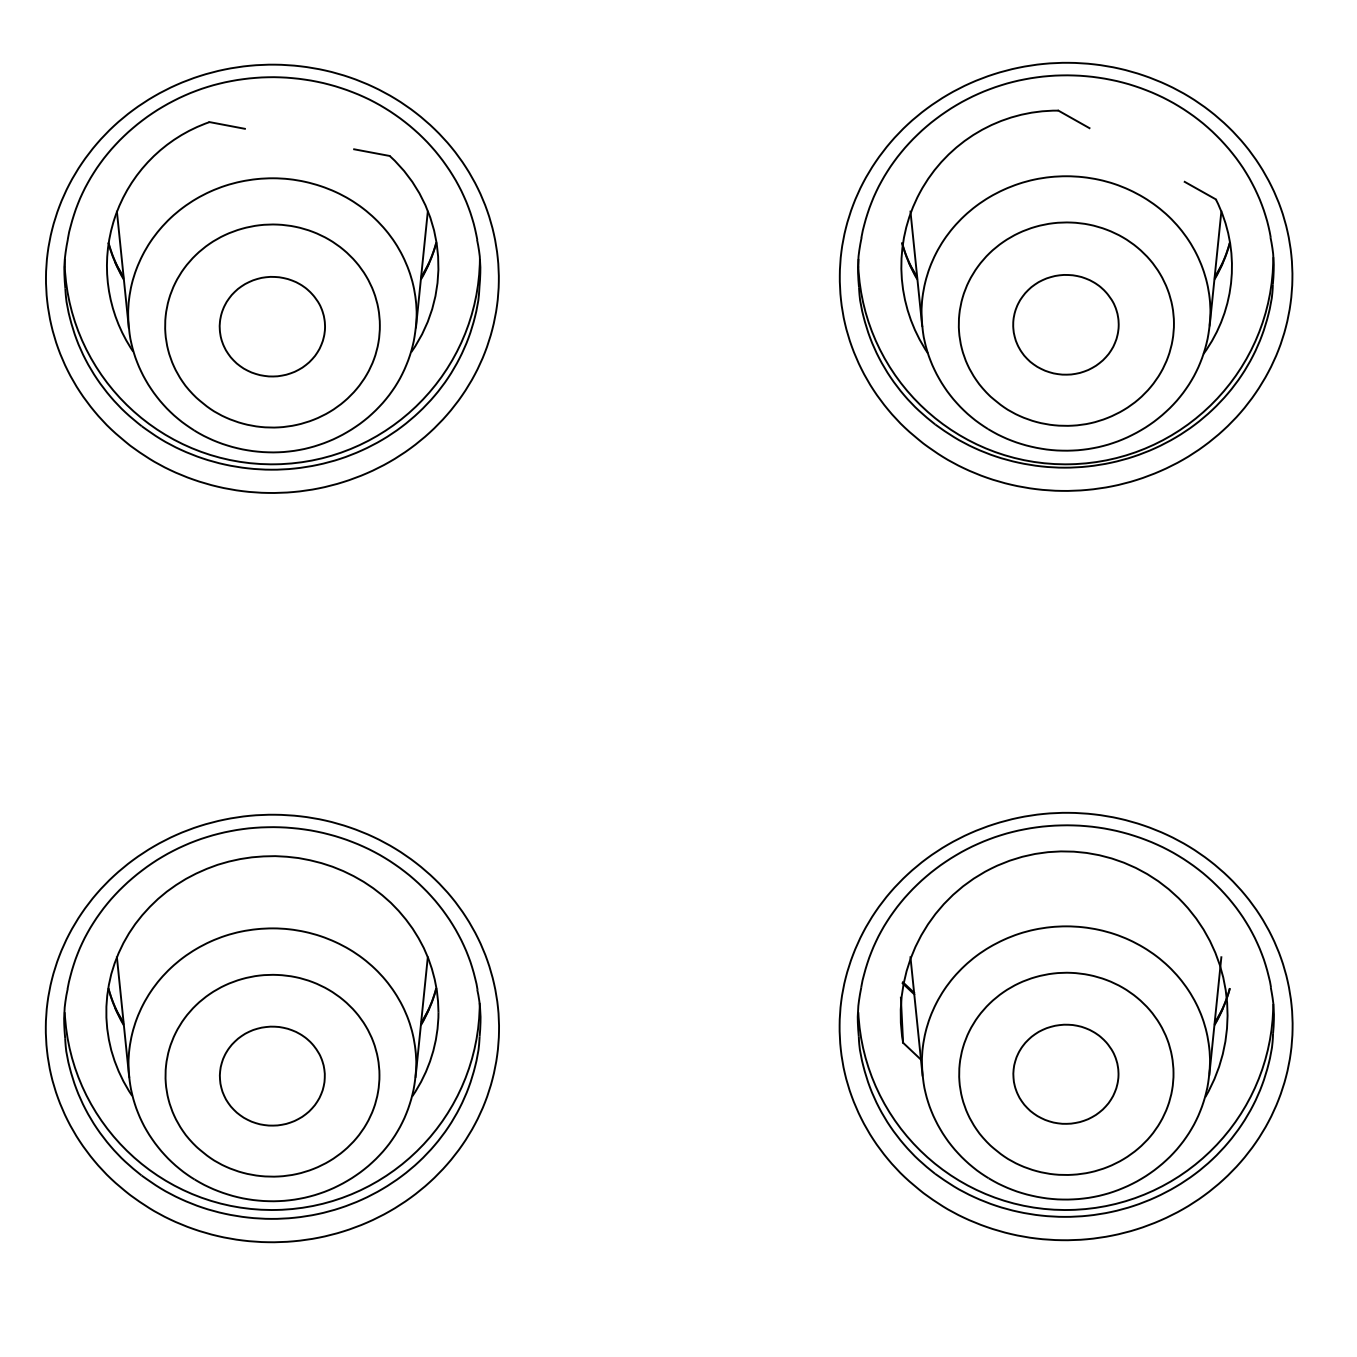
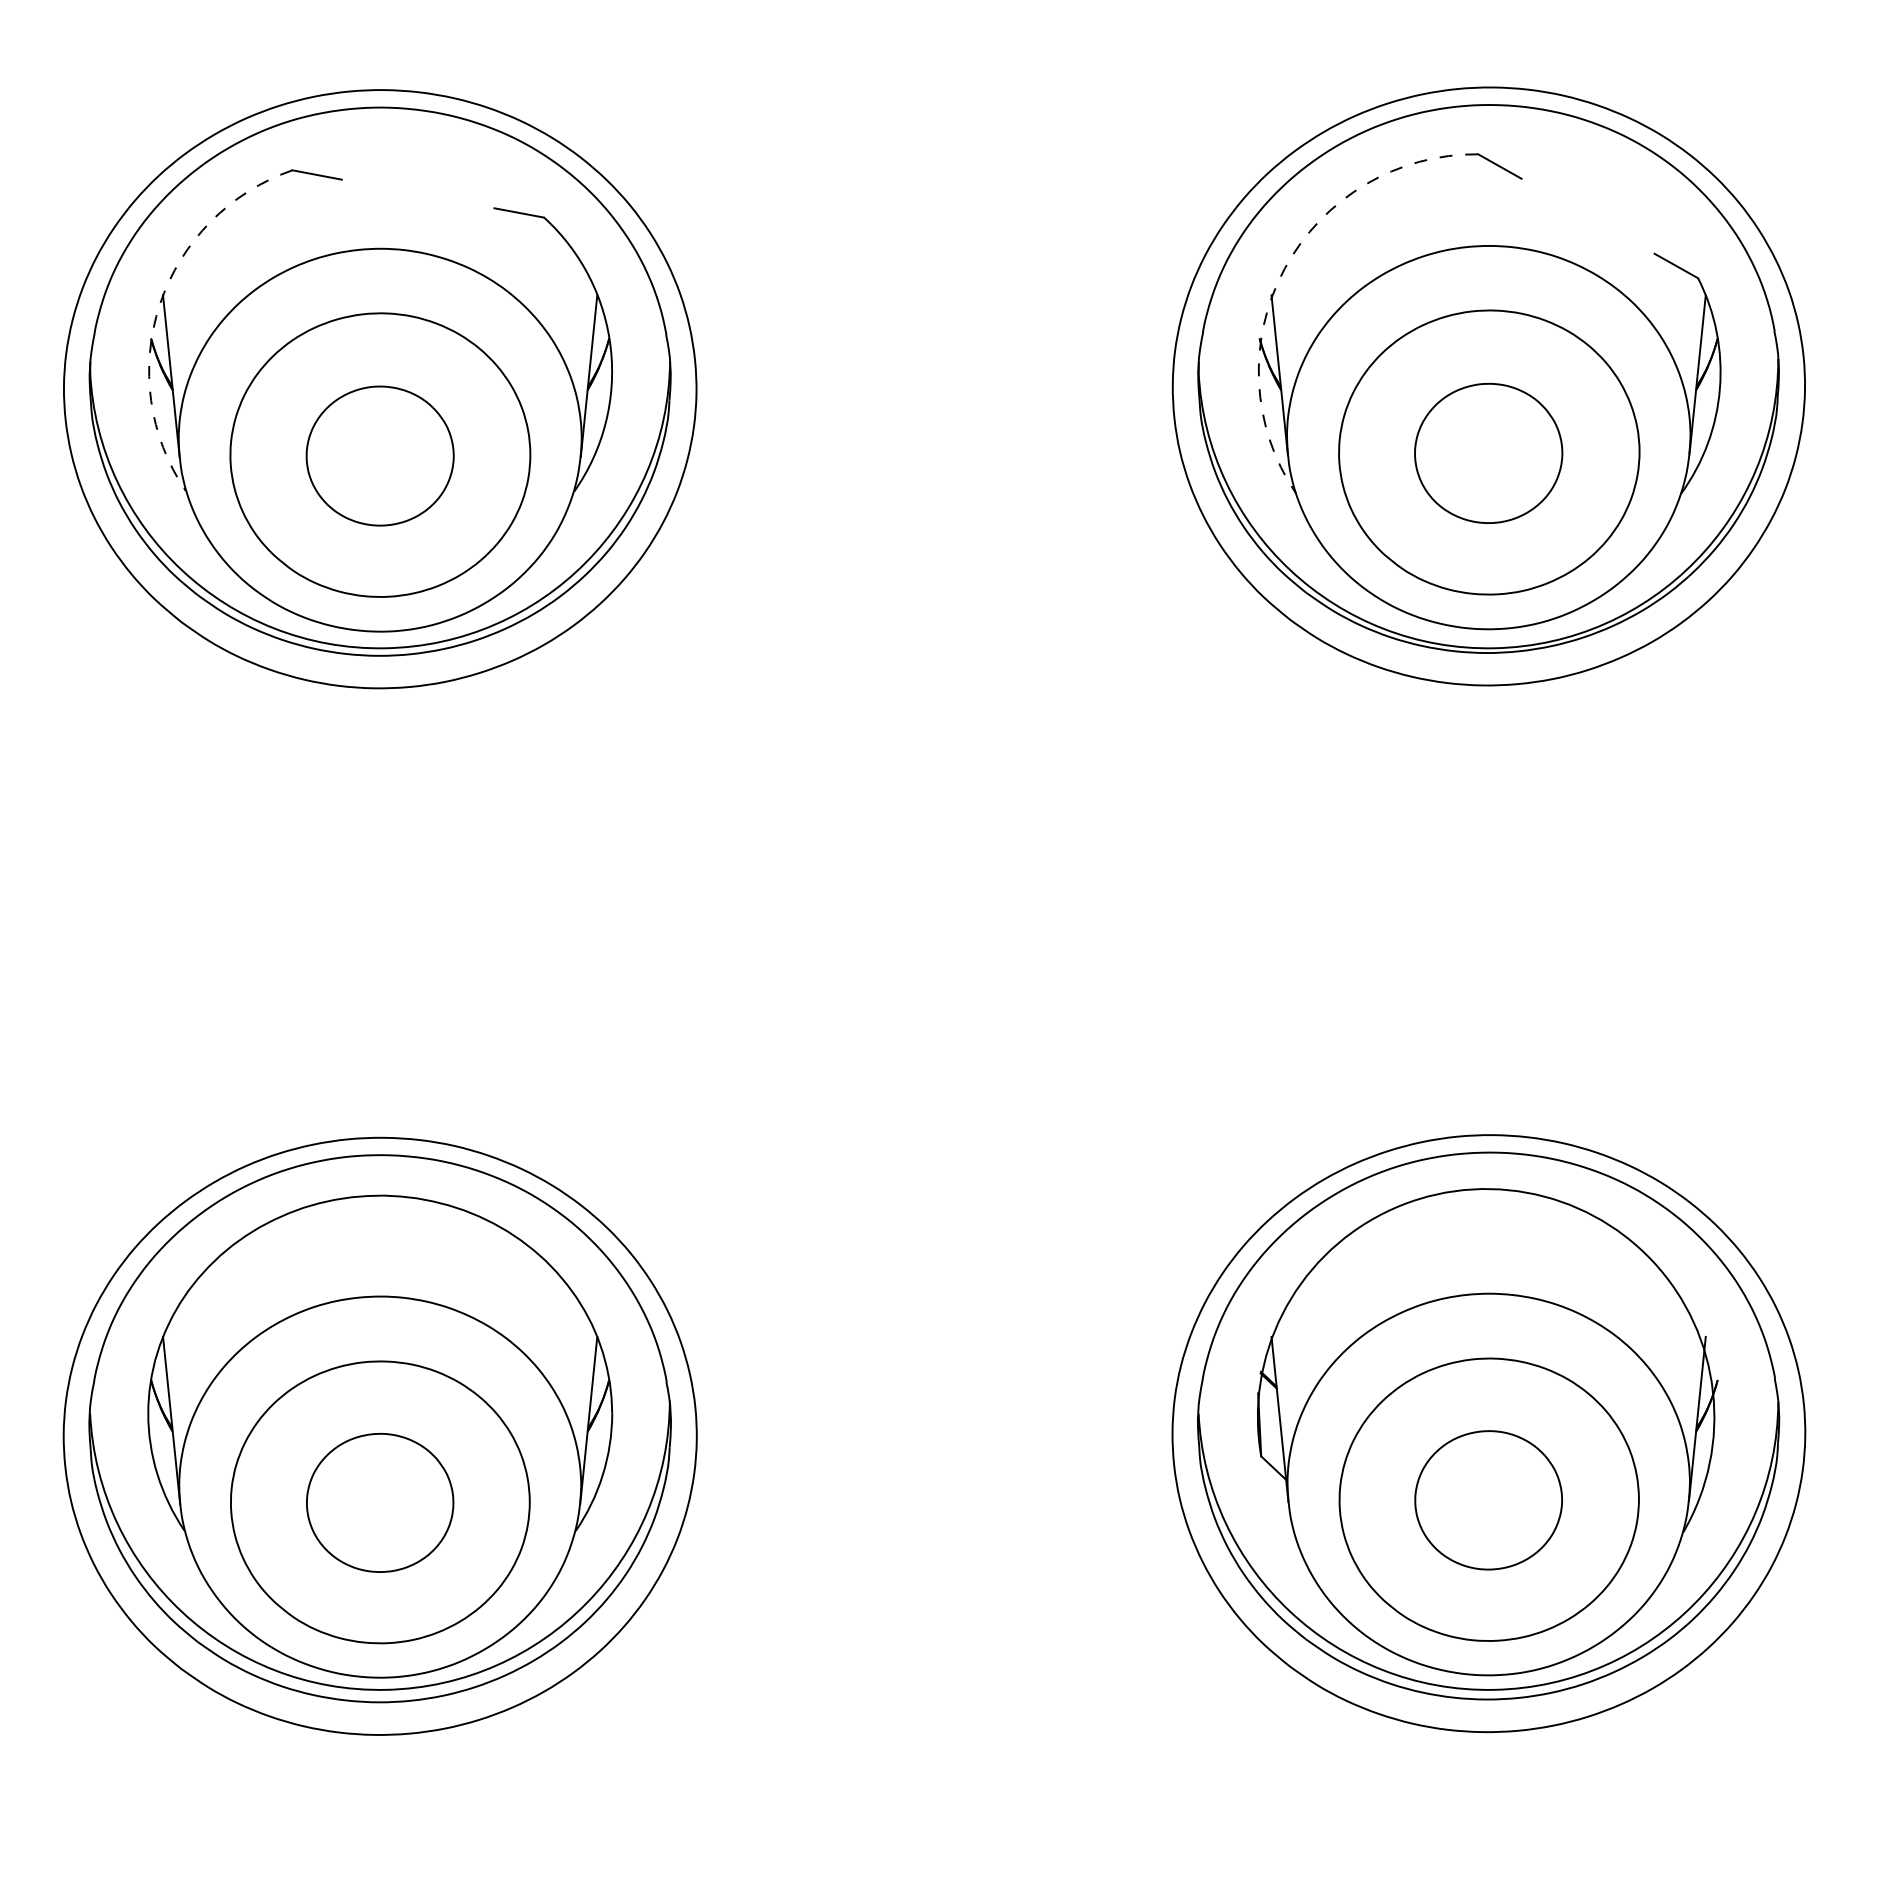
arc: (919, 192) -> (1284, 268), solid -> dashed
arc: (114, 218) -> (159, 304), solid -> dashed

